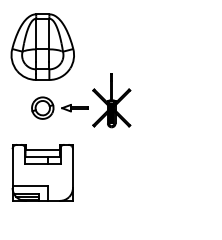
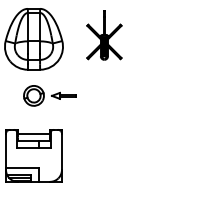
part: (111, 100) -> (104, 34), moved

